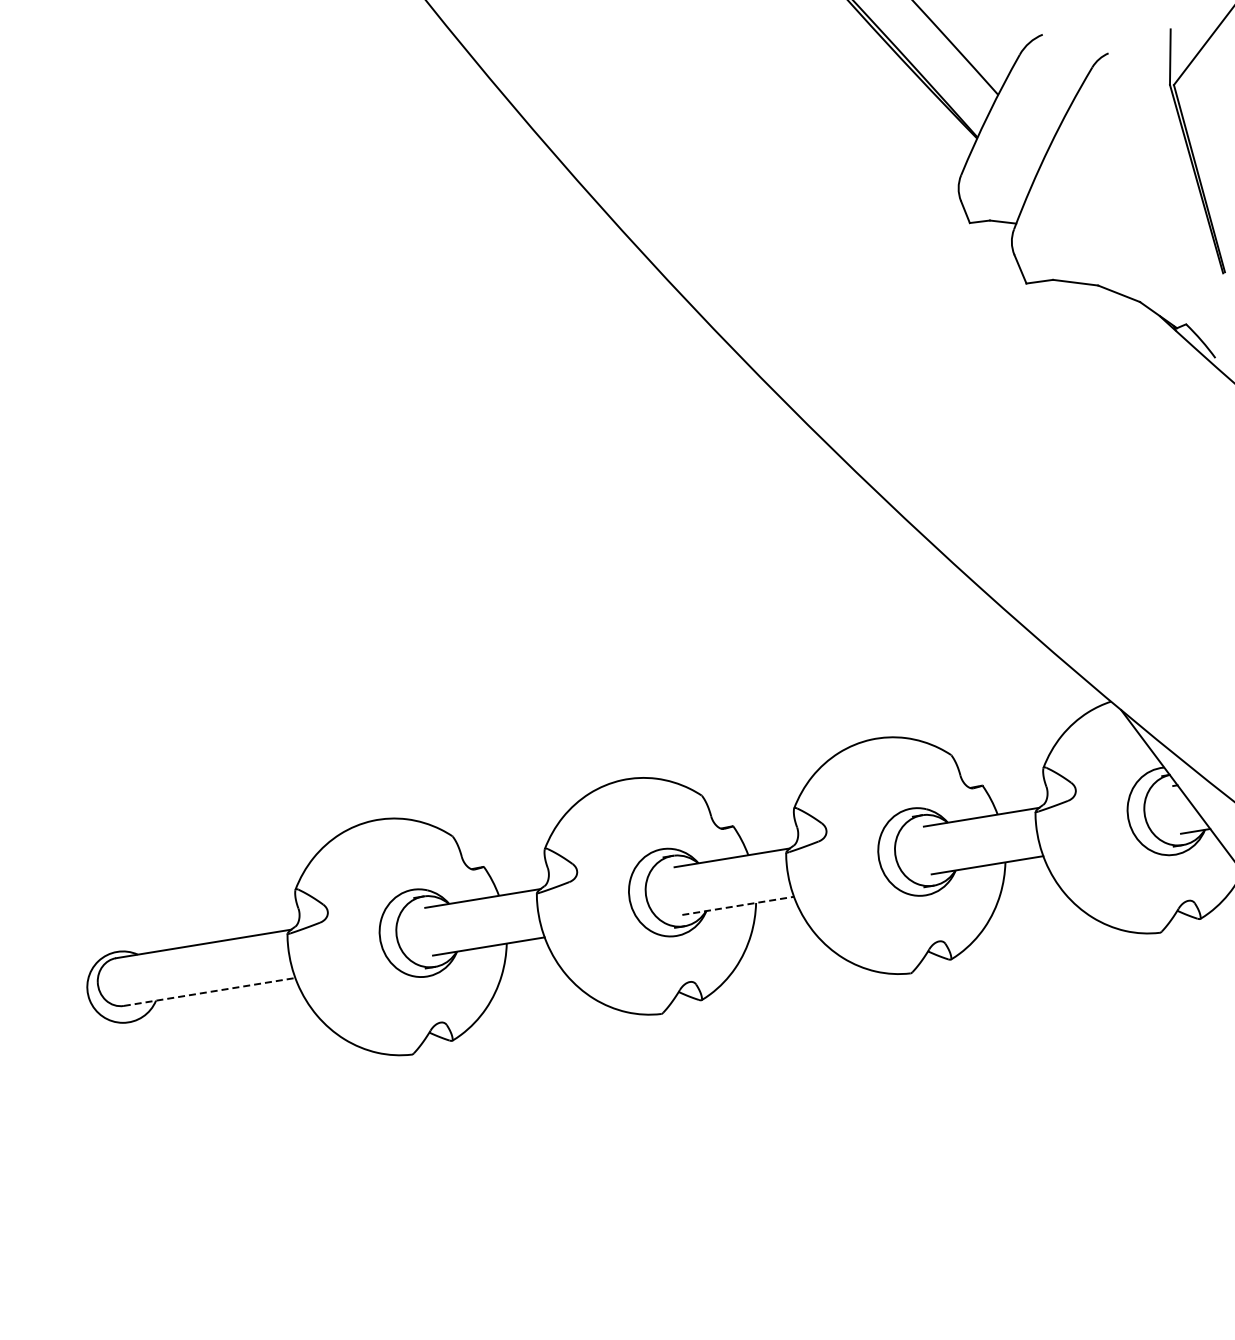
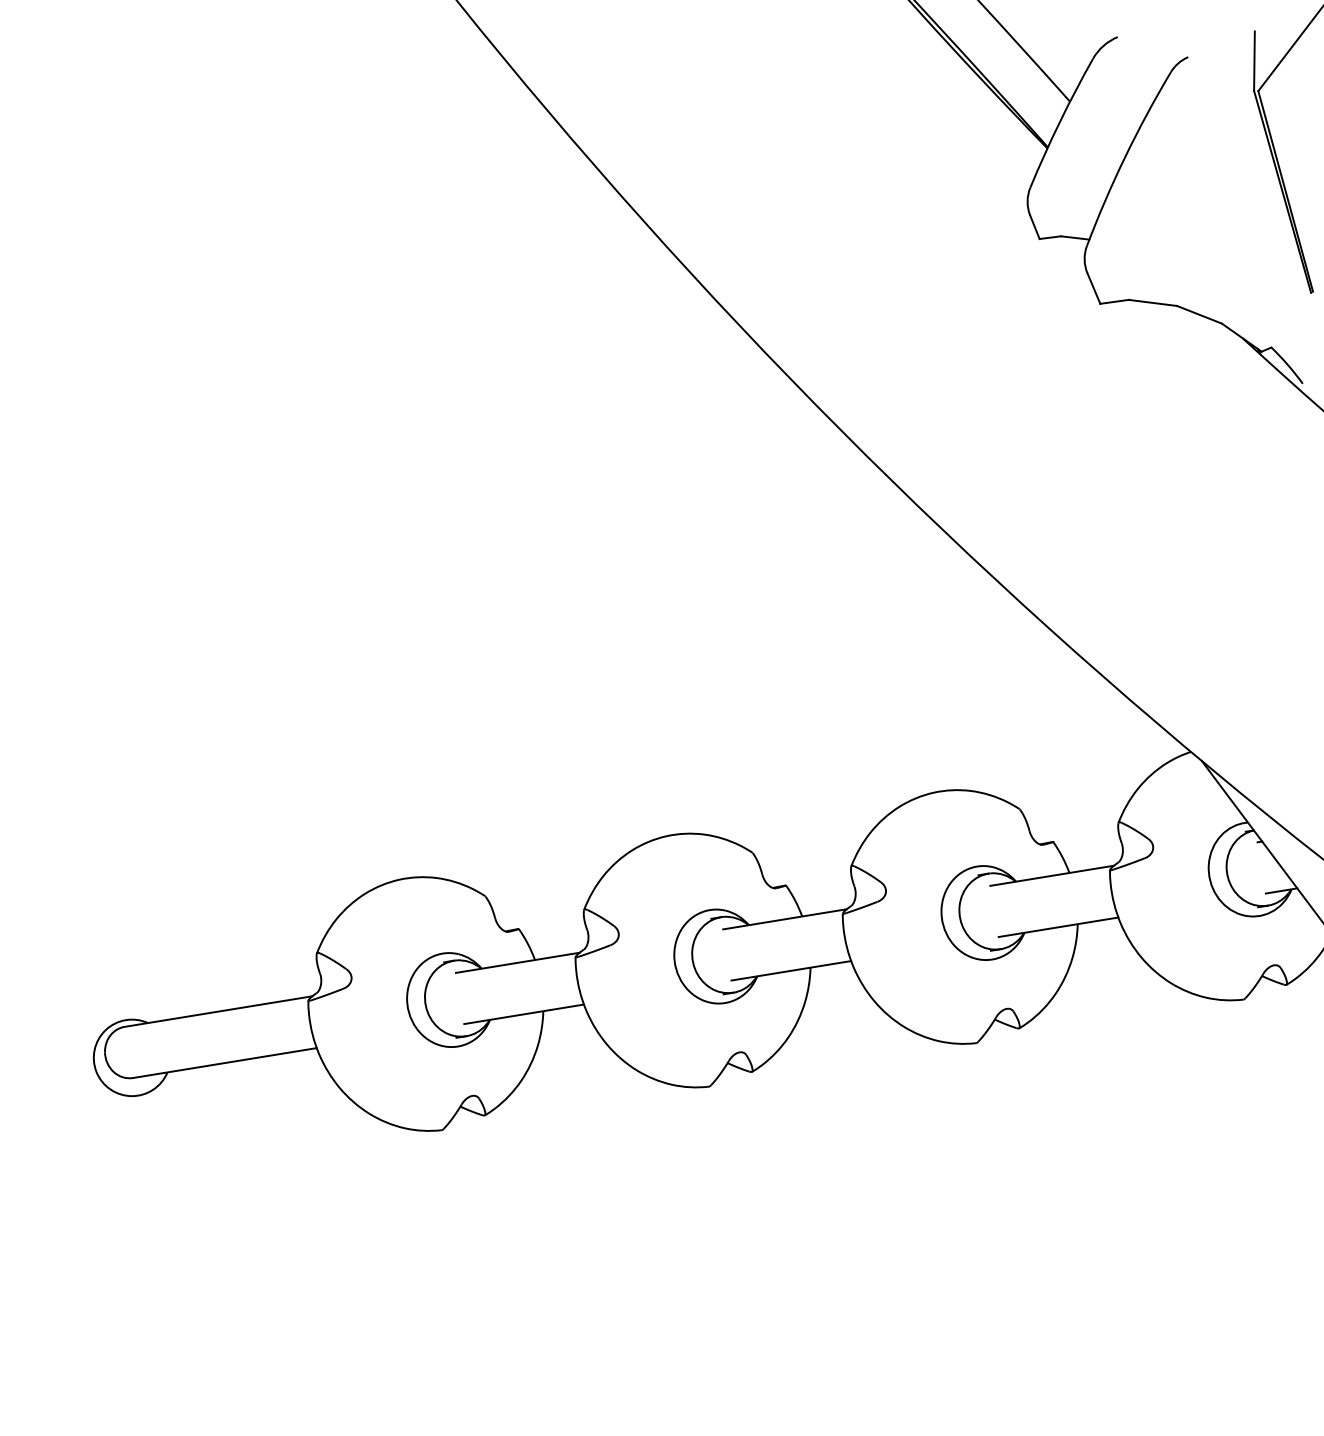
line: (738, 905) -> (791, 970), dashed -> solid
line: (209, 991) -> (224, 1062), dashed -> solid

